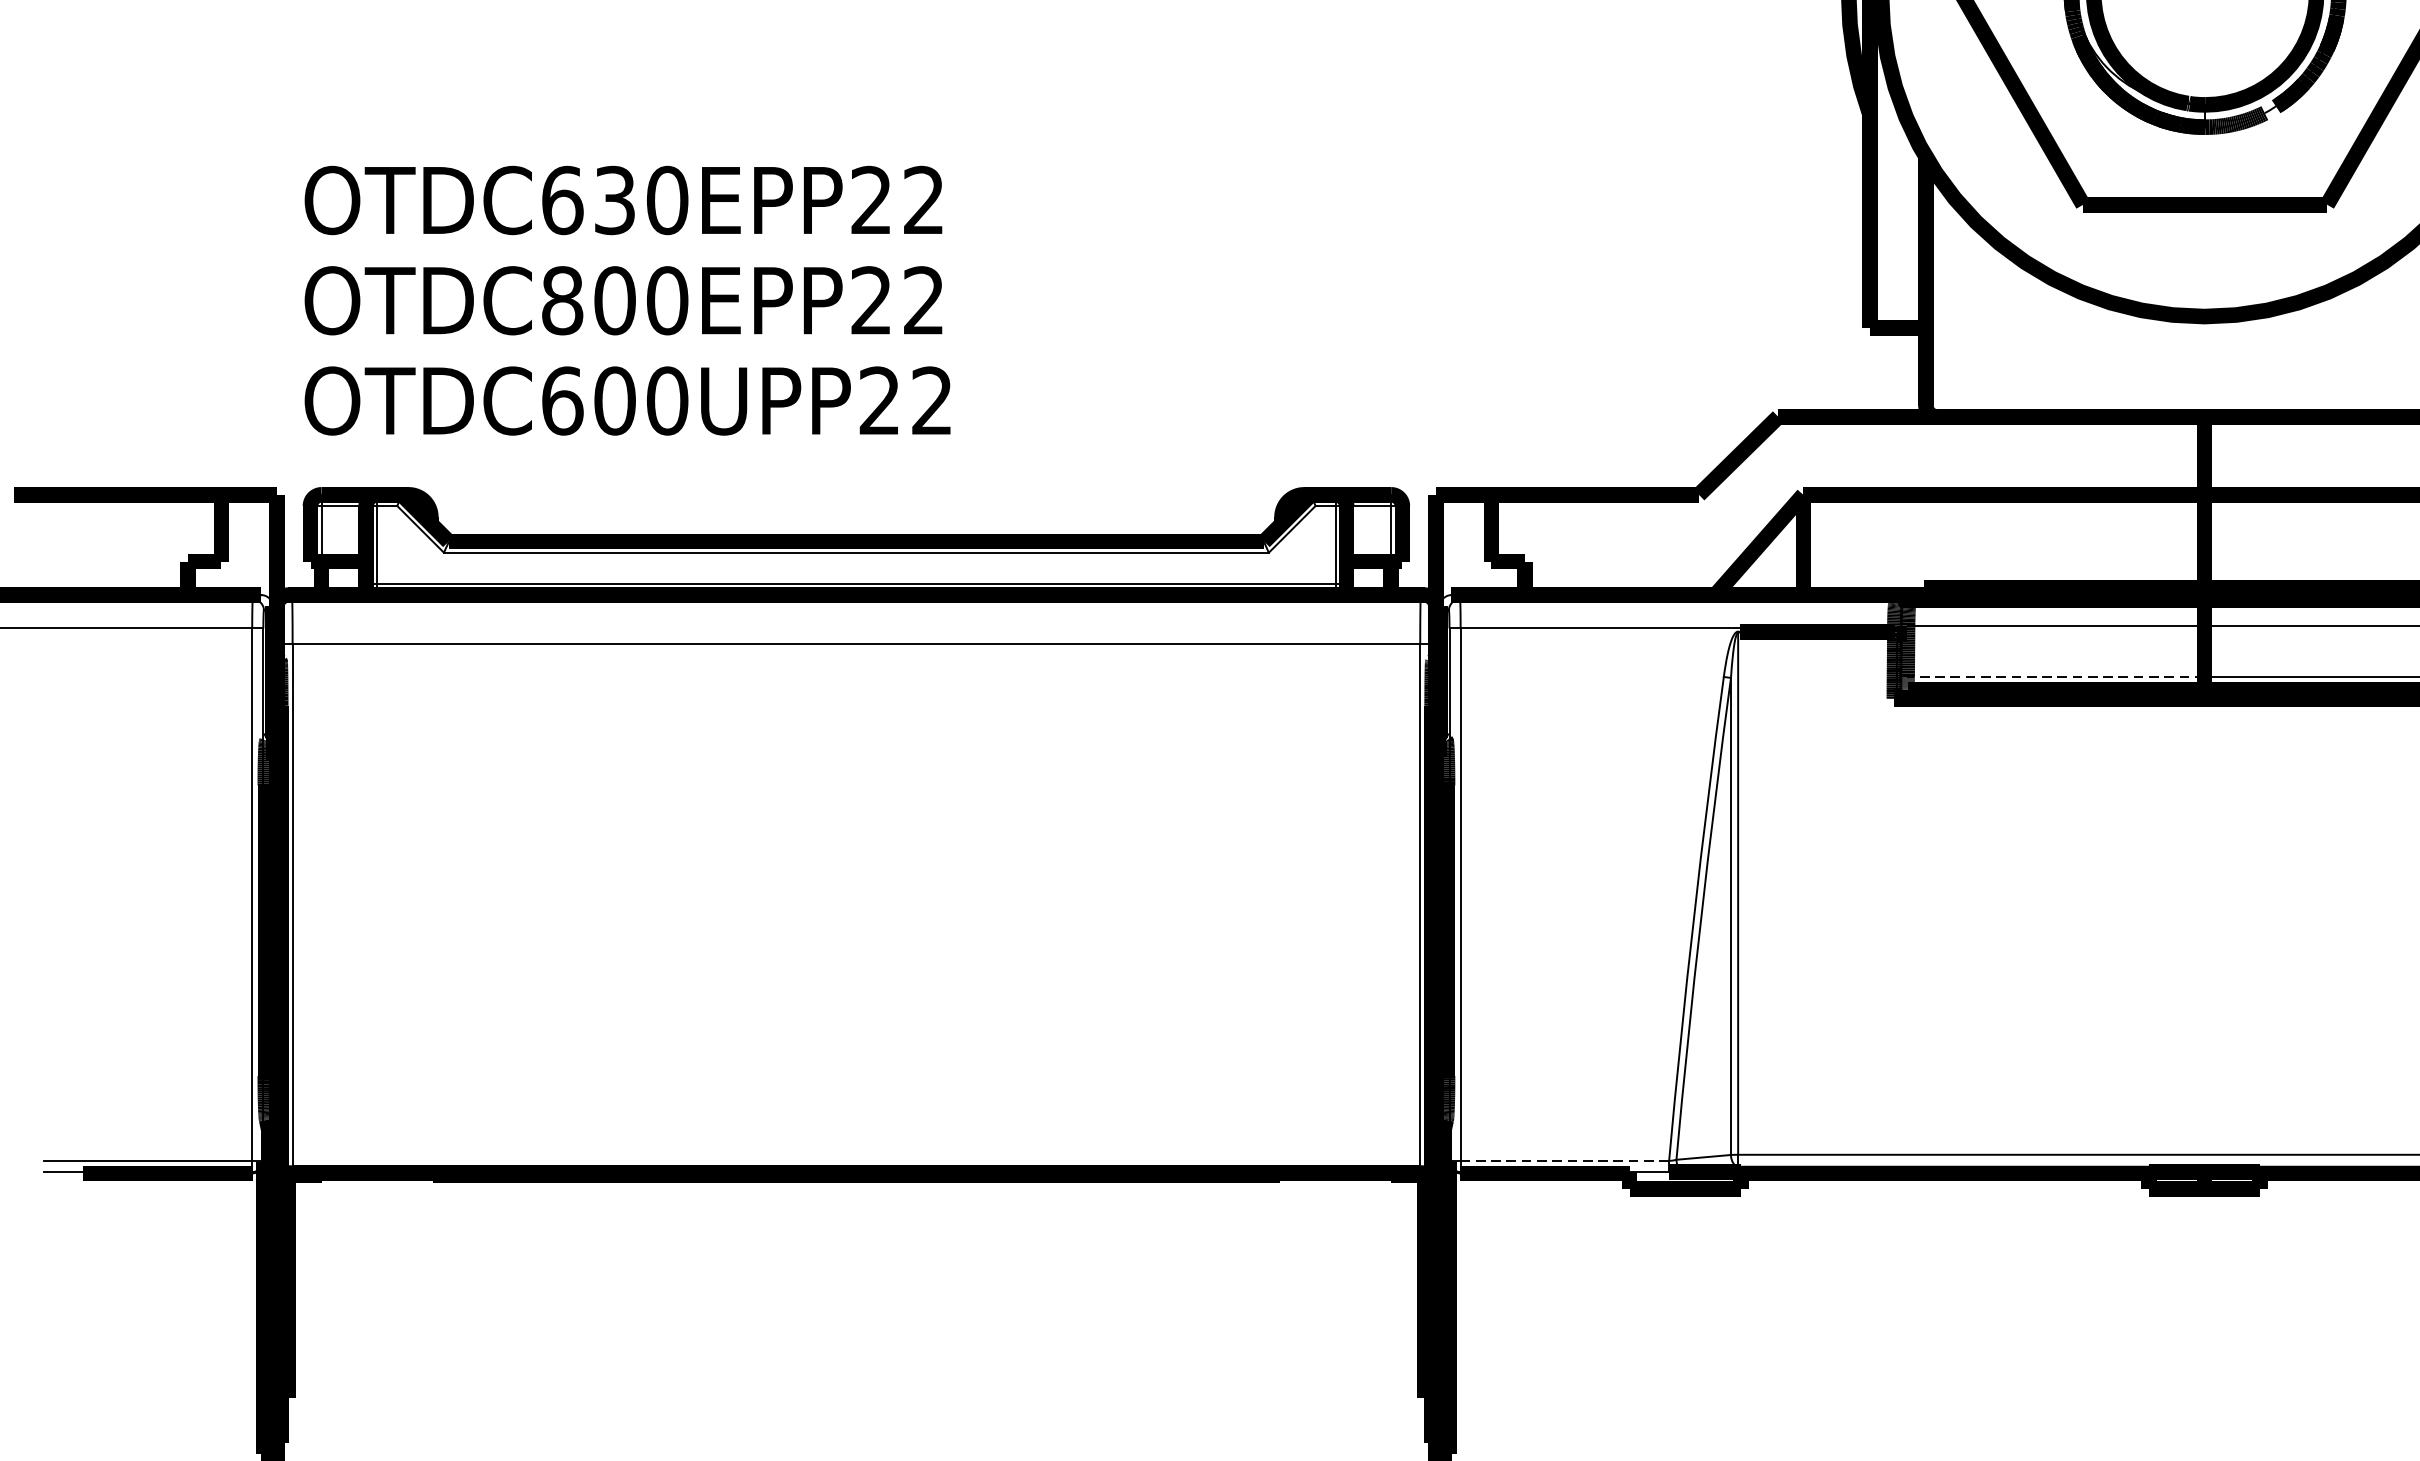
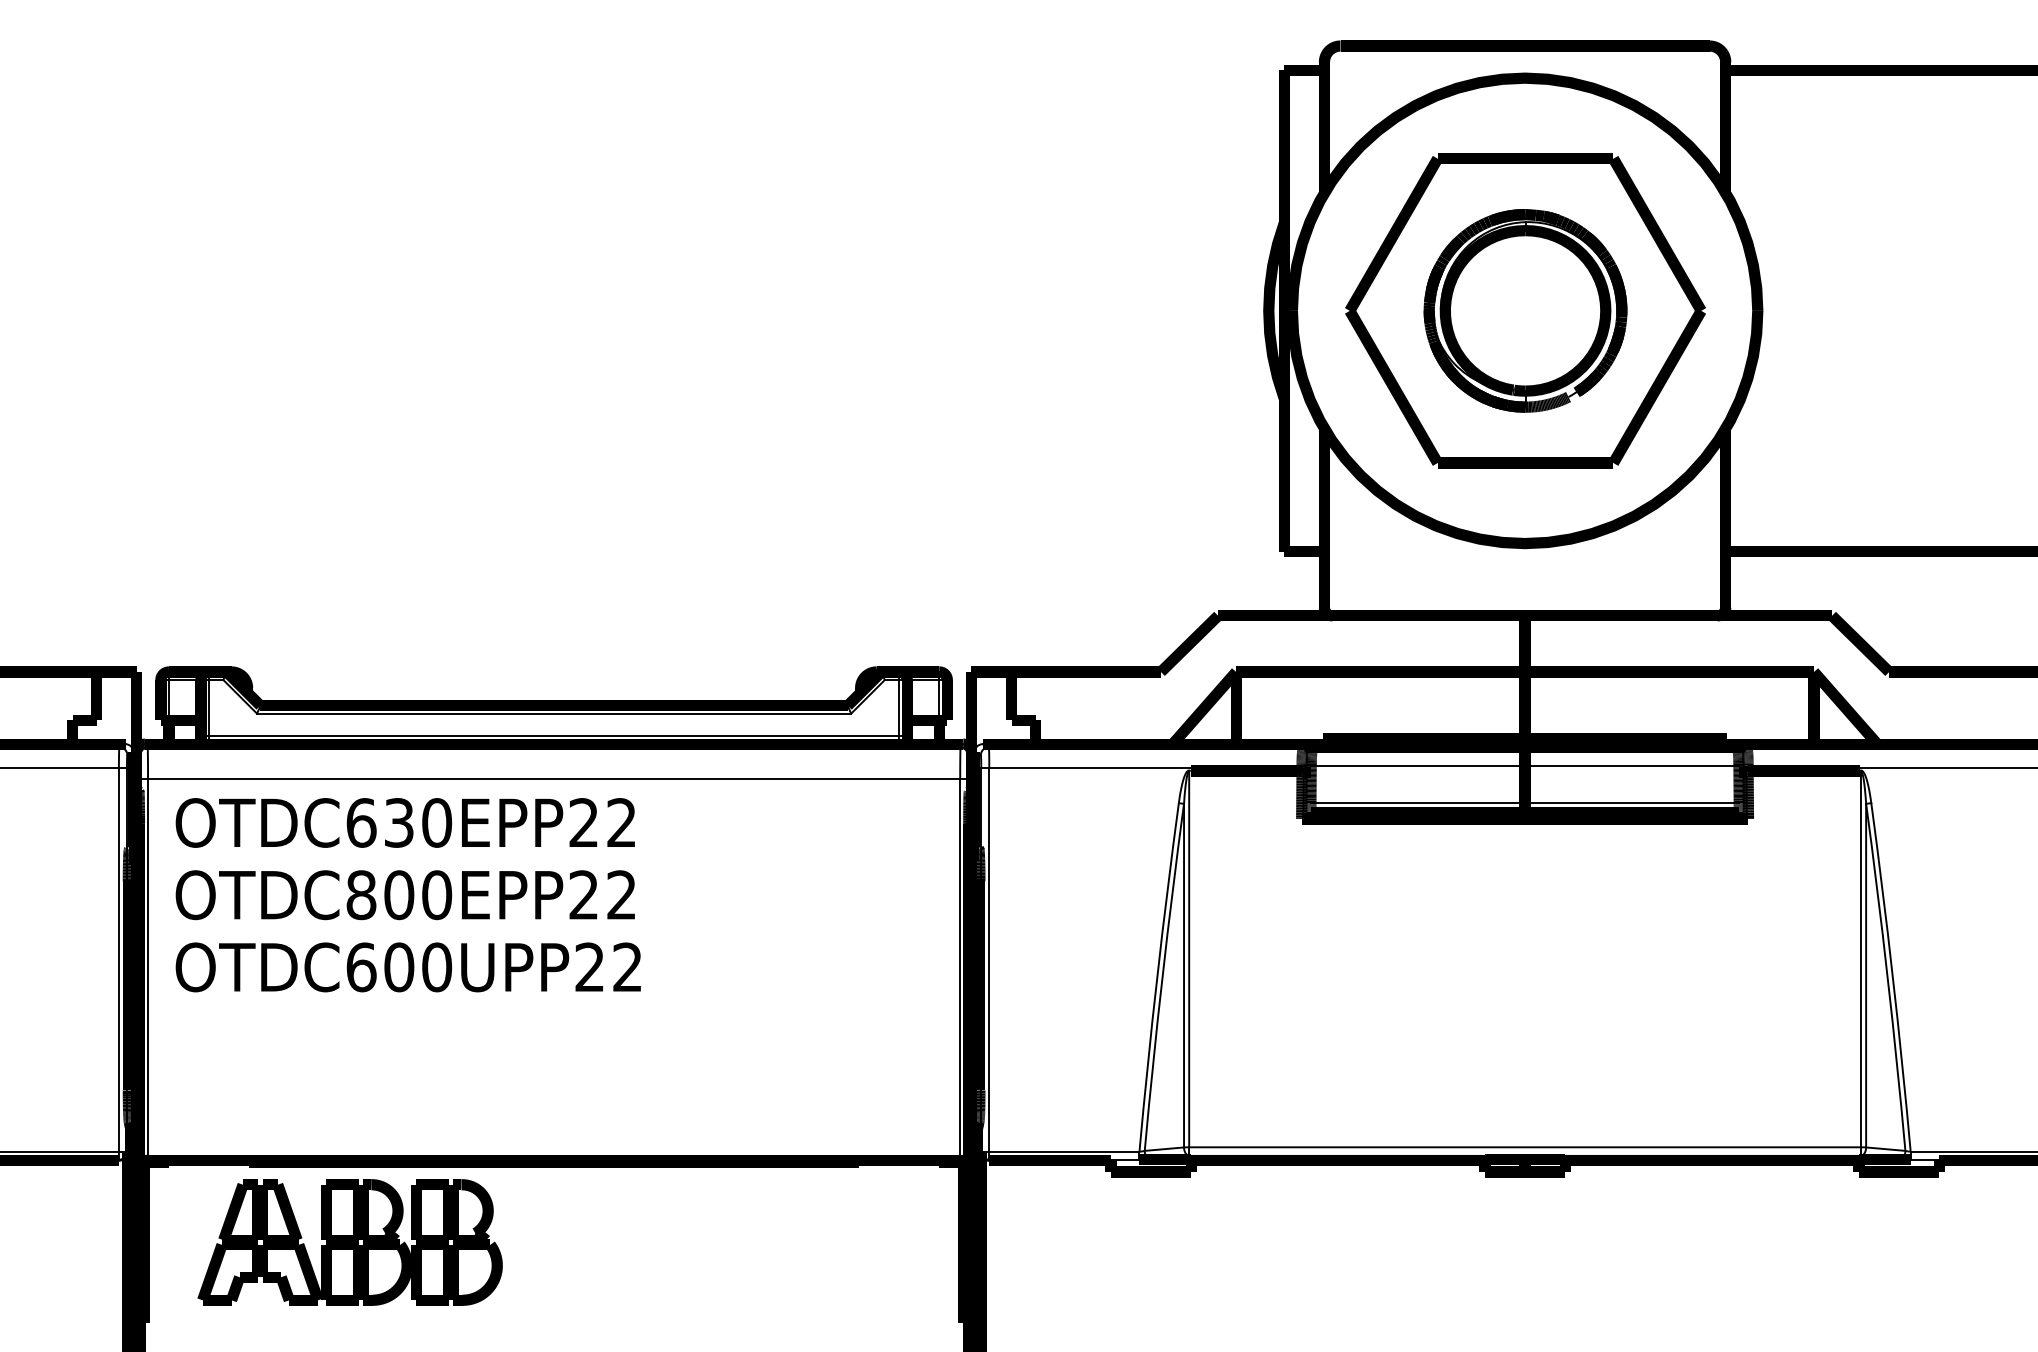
text: (626, 301) -> (407, 895), moved
line: (2055, 677) -> (1417, 803), dashed -> solid
line: (1565, 1160) -> (1064, 1151), dashed -> solid
part: (572, 1286) -> (349, 1242), added

